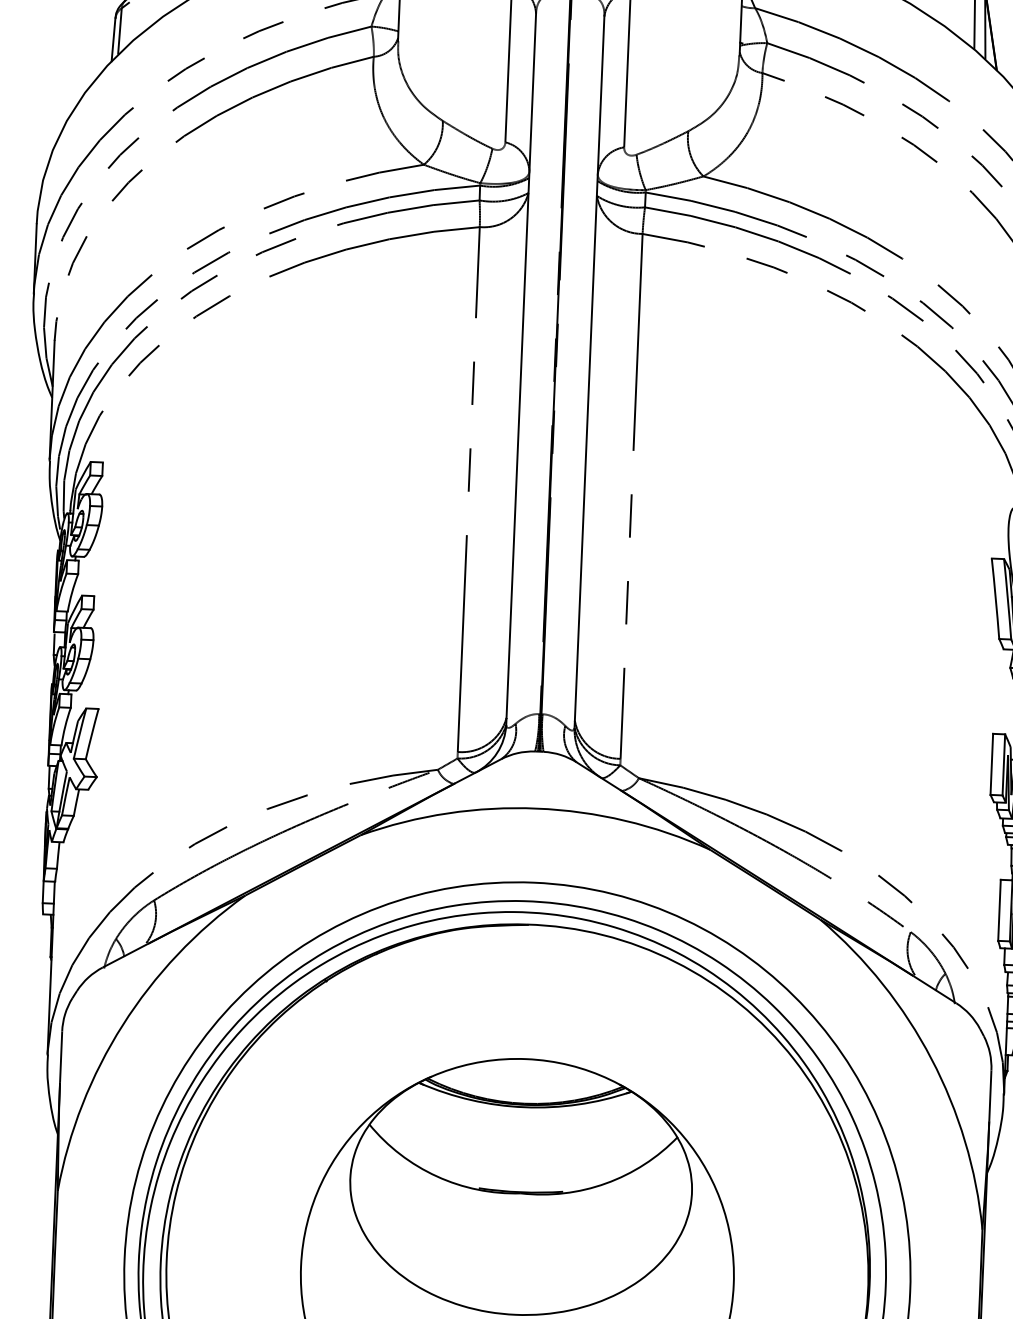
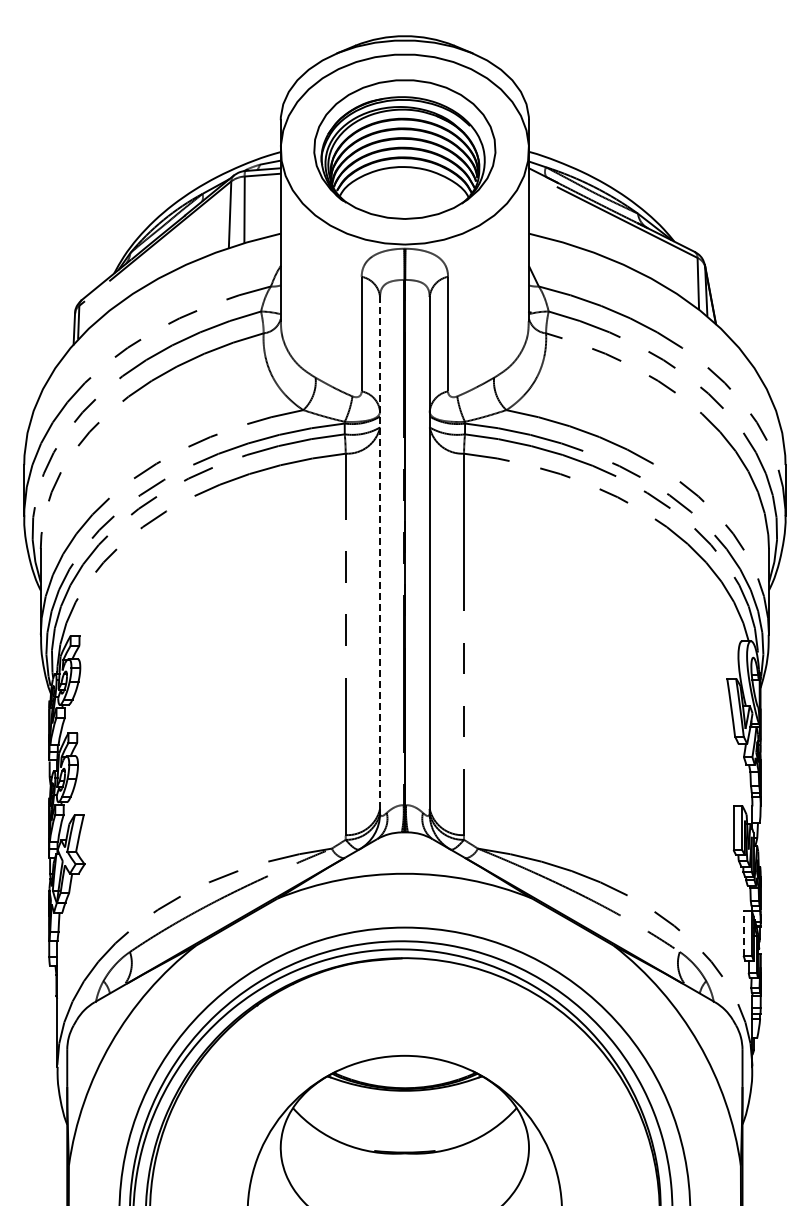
line: (521, 365) -> (380, 552), solid -> dashed
line: (999, 910) -> (743, 933), solid -> dashed

